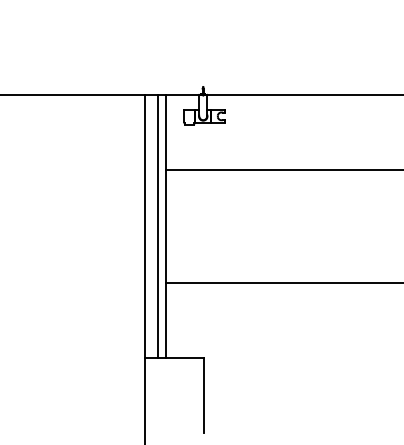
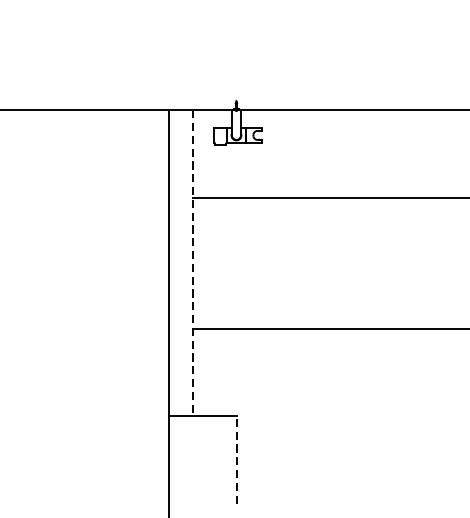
line: (157, 225) -> (183, 262), removed
line: (165, 226) -> (192, 263), solid -> dashed
line: (203, 395) -> (236, 460), solid -> dashed

